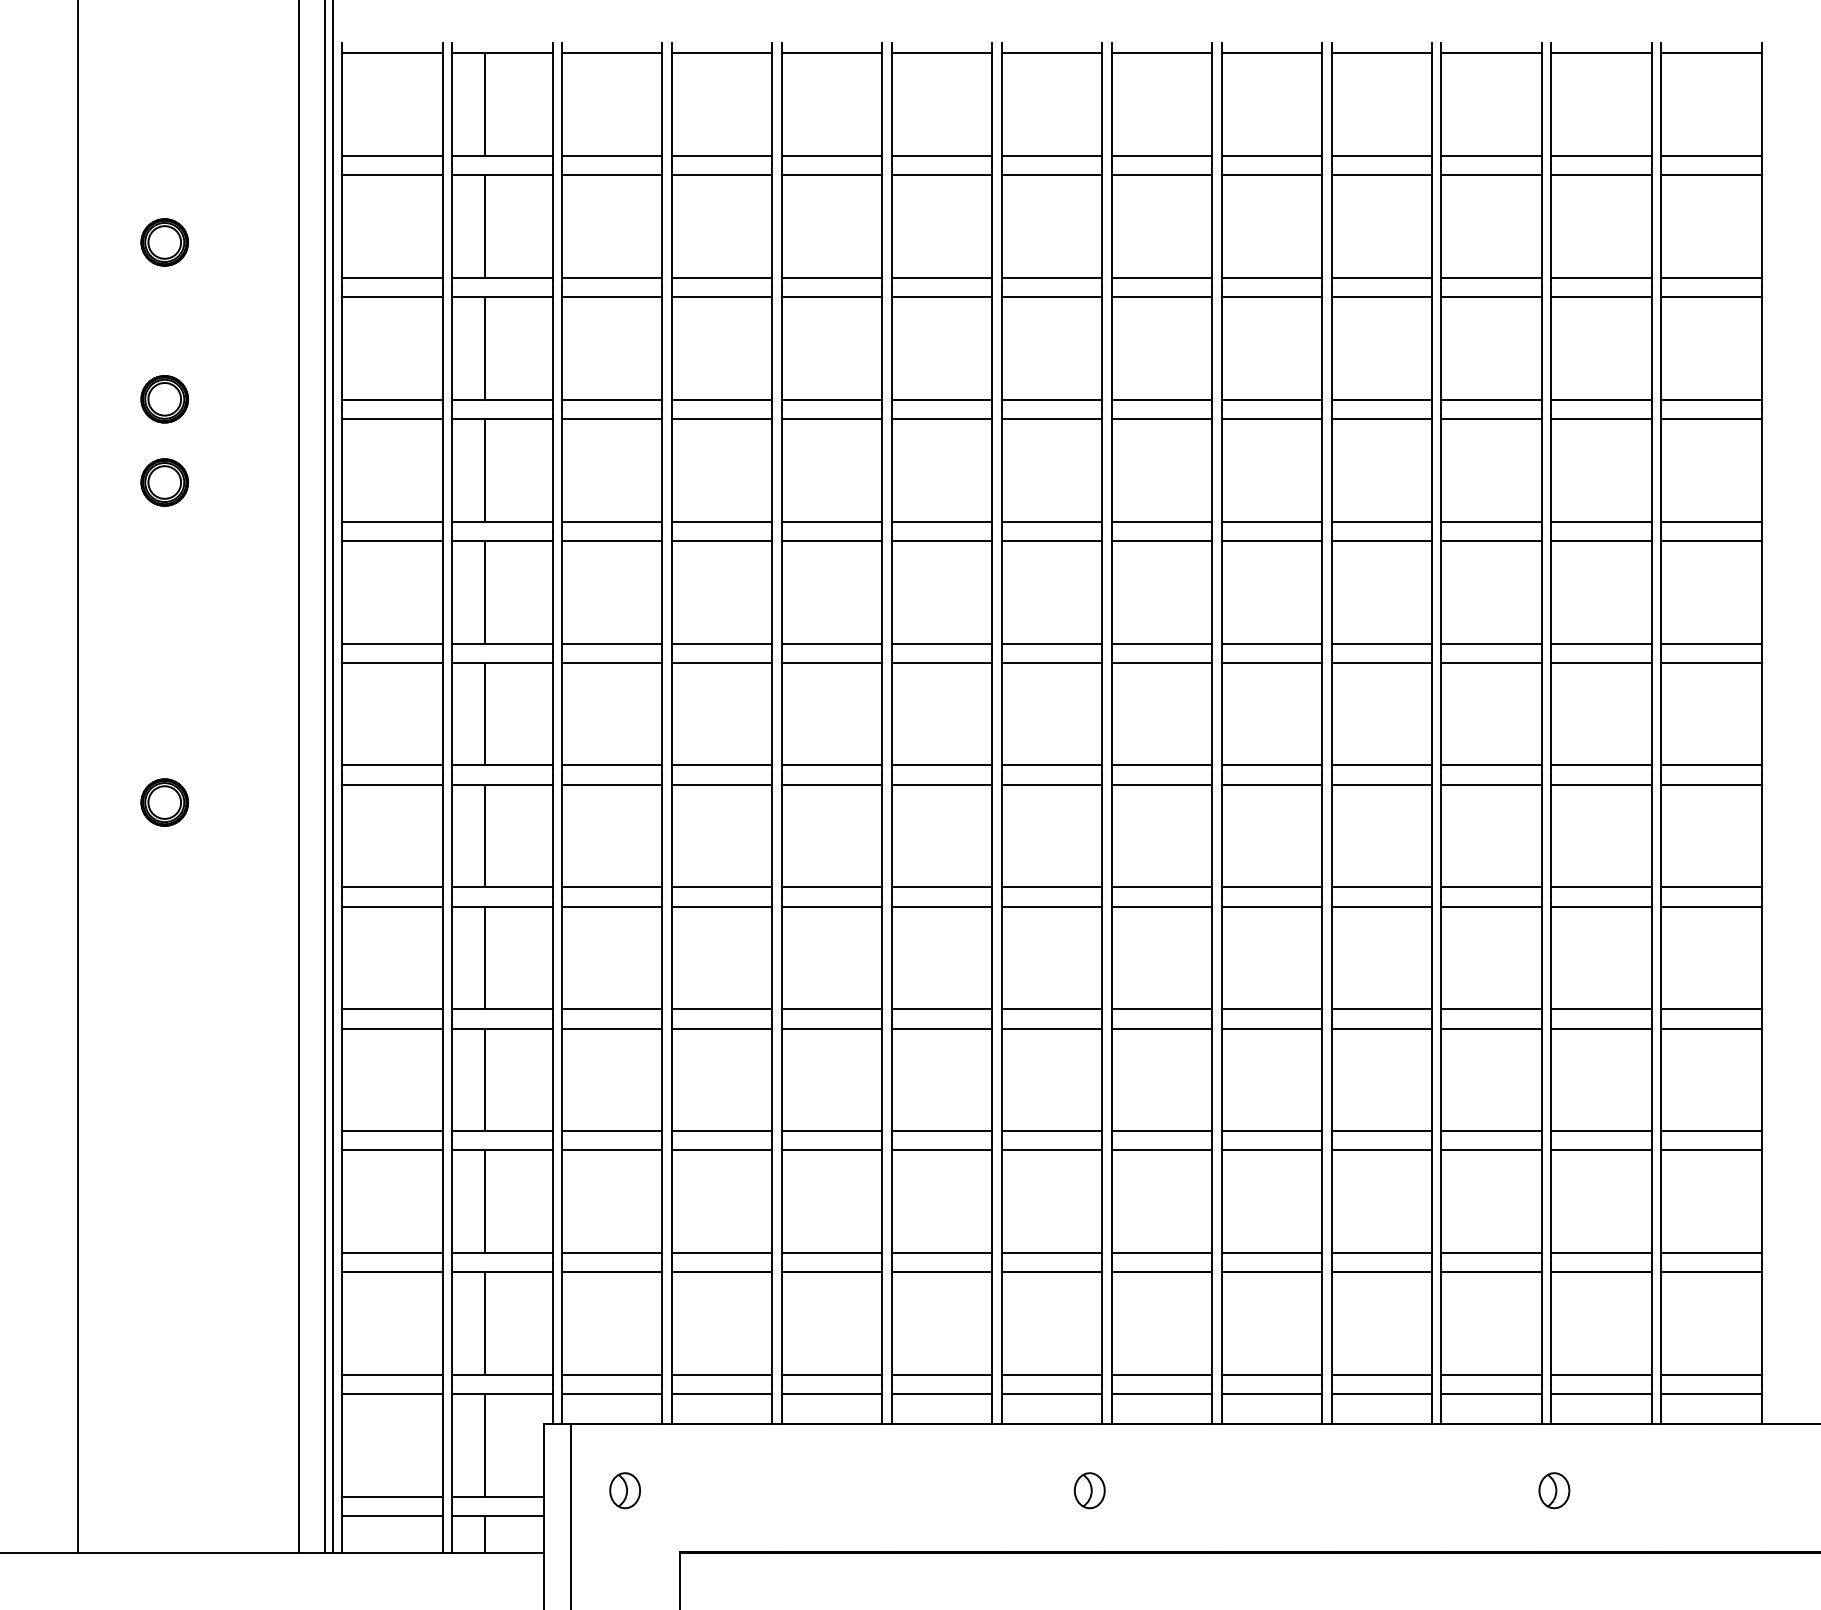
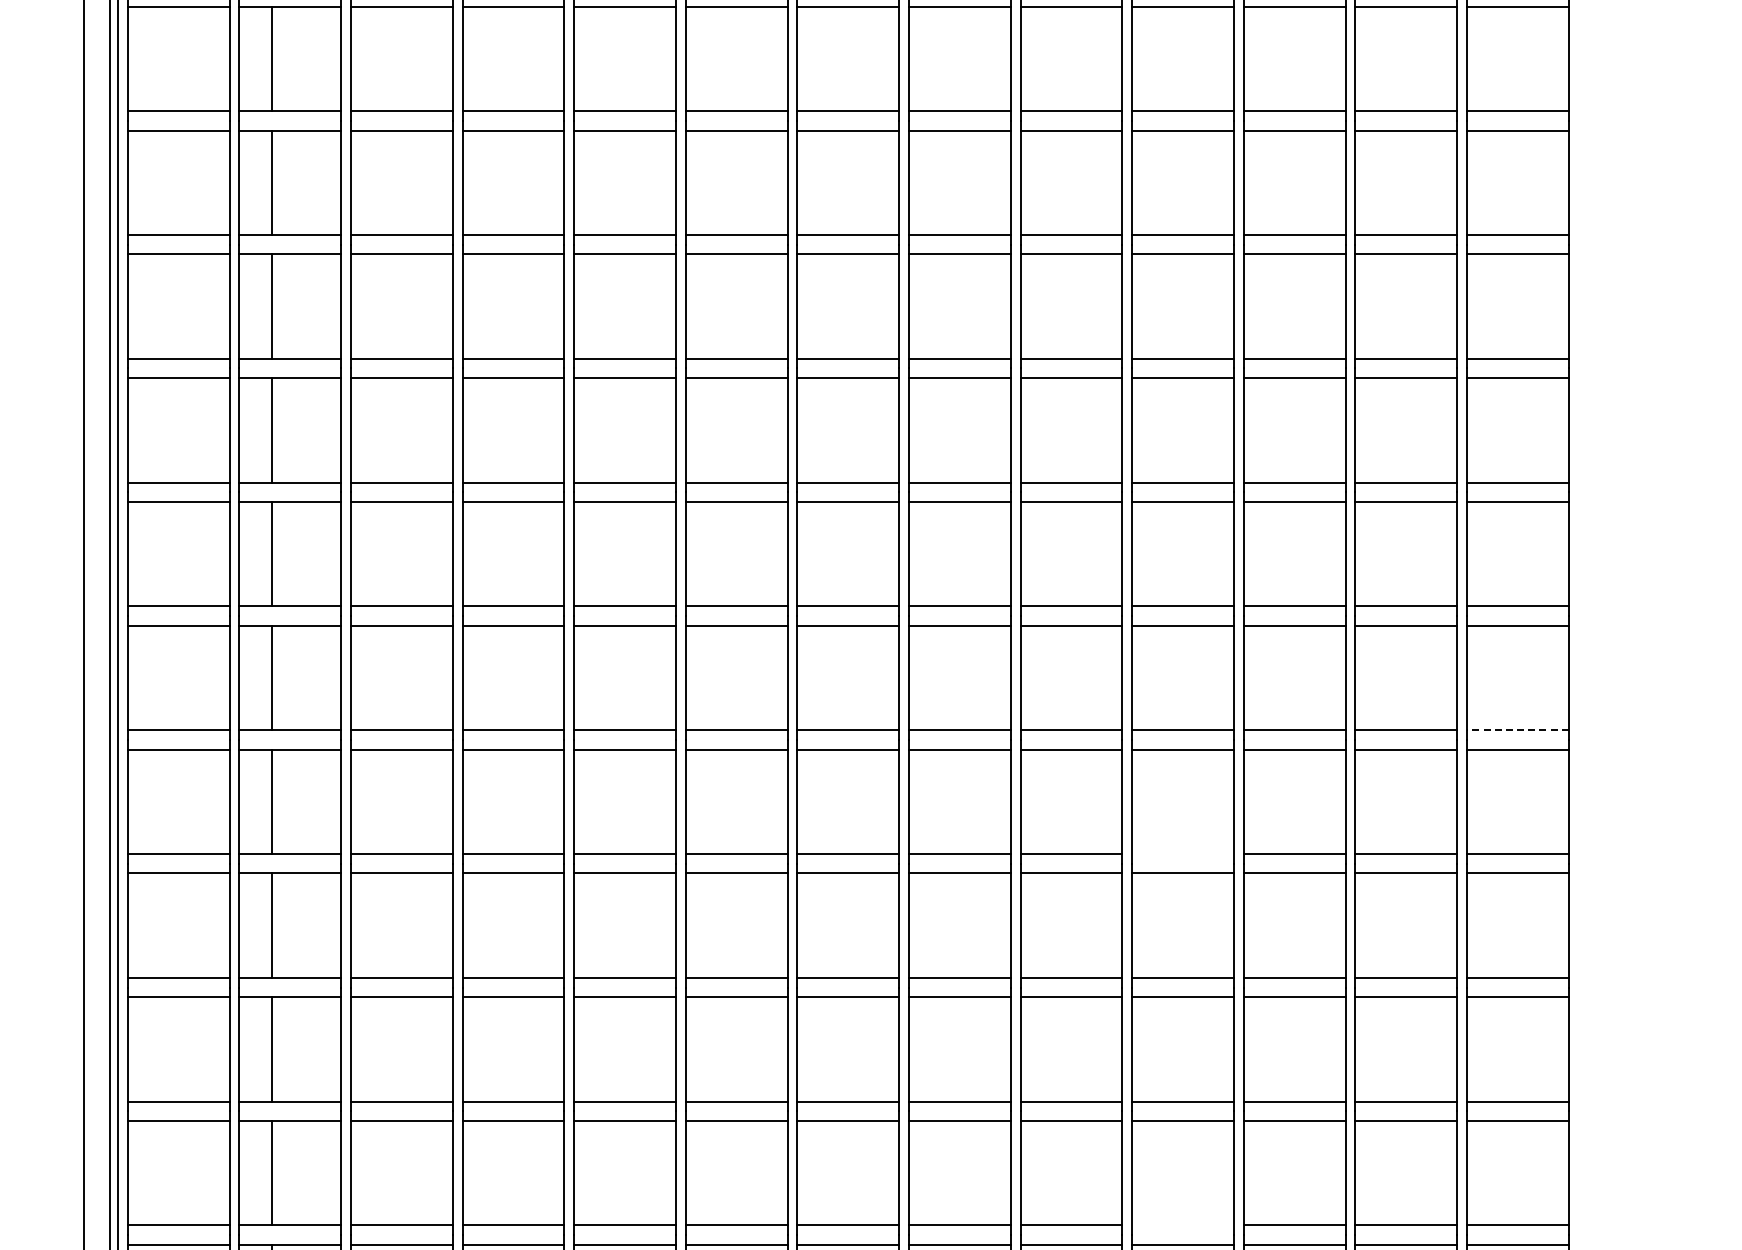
line: (1710, 887) -> (1516, 730), solid -> dashed
line: (1381, 1009) -> (1182, 854), removed
line: (1381, 1375) -> (1182, 1225), removed

